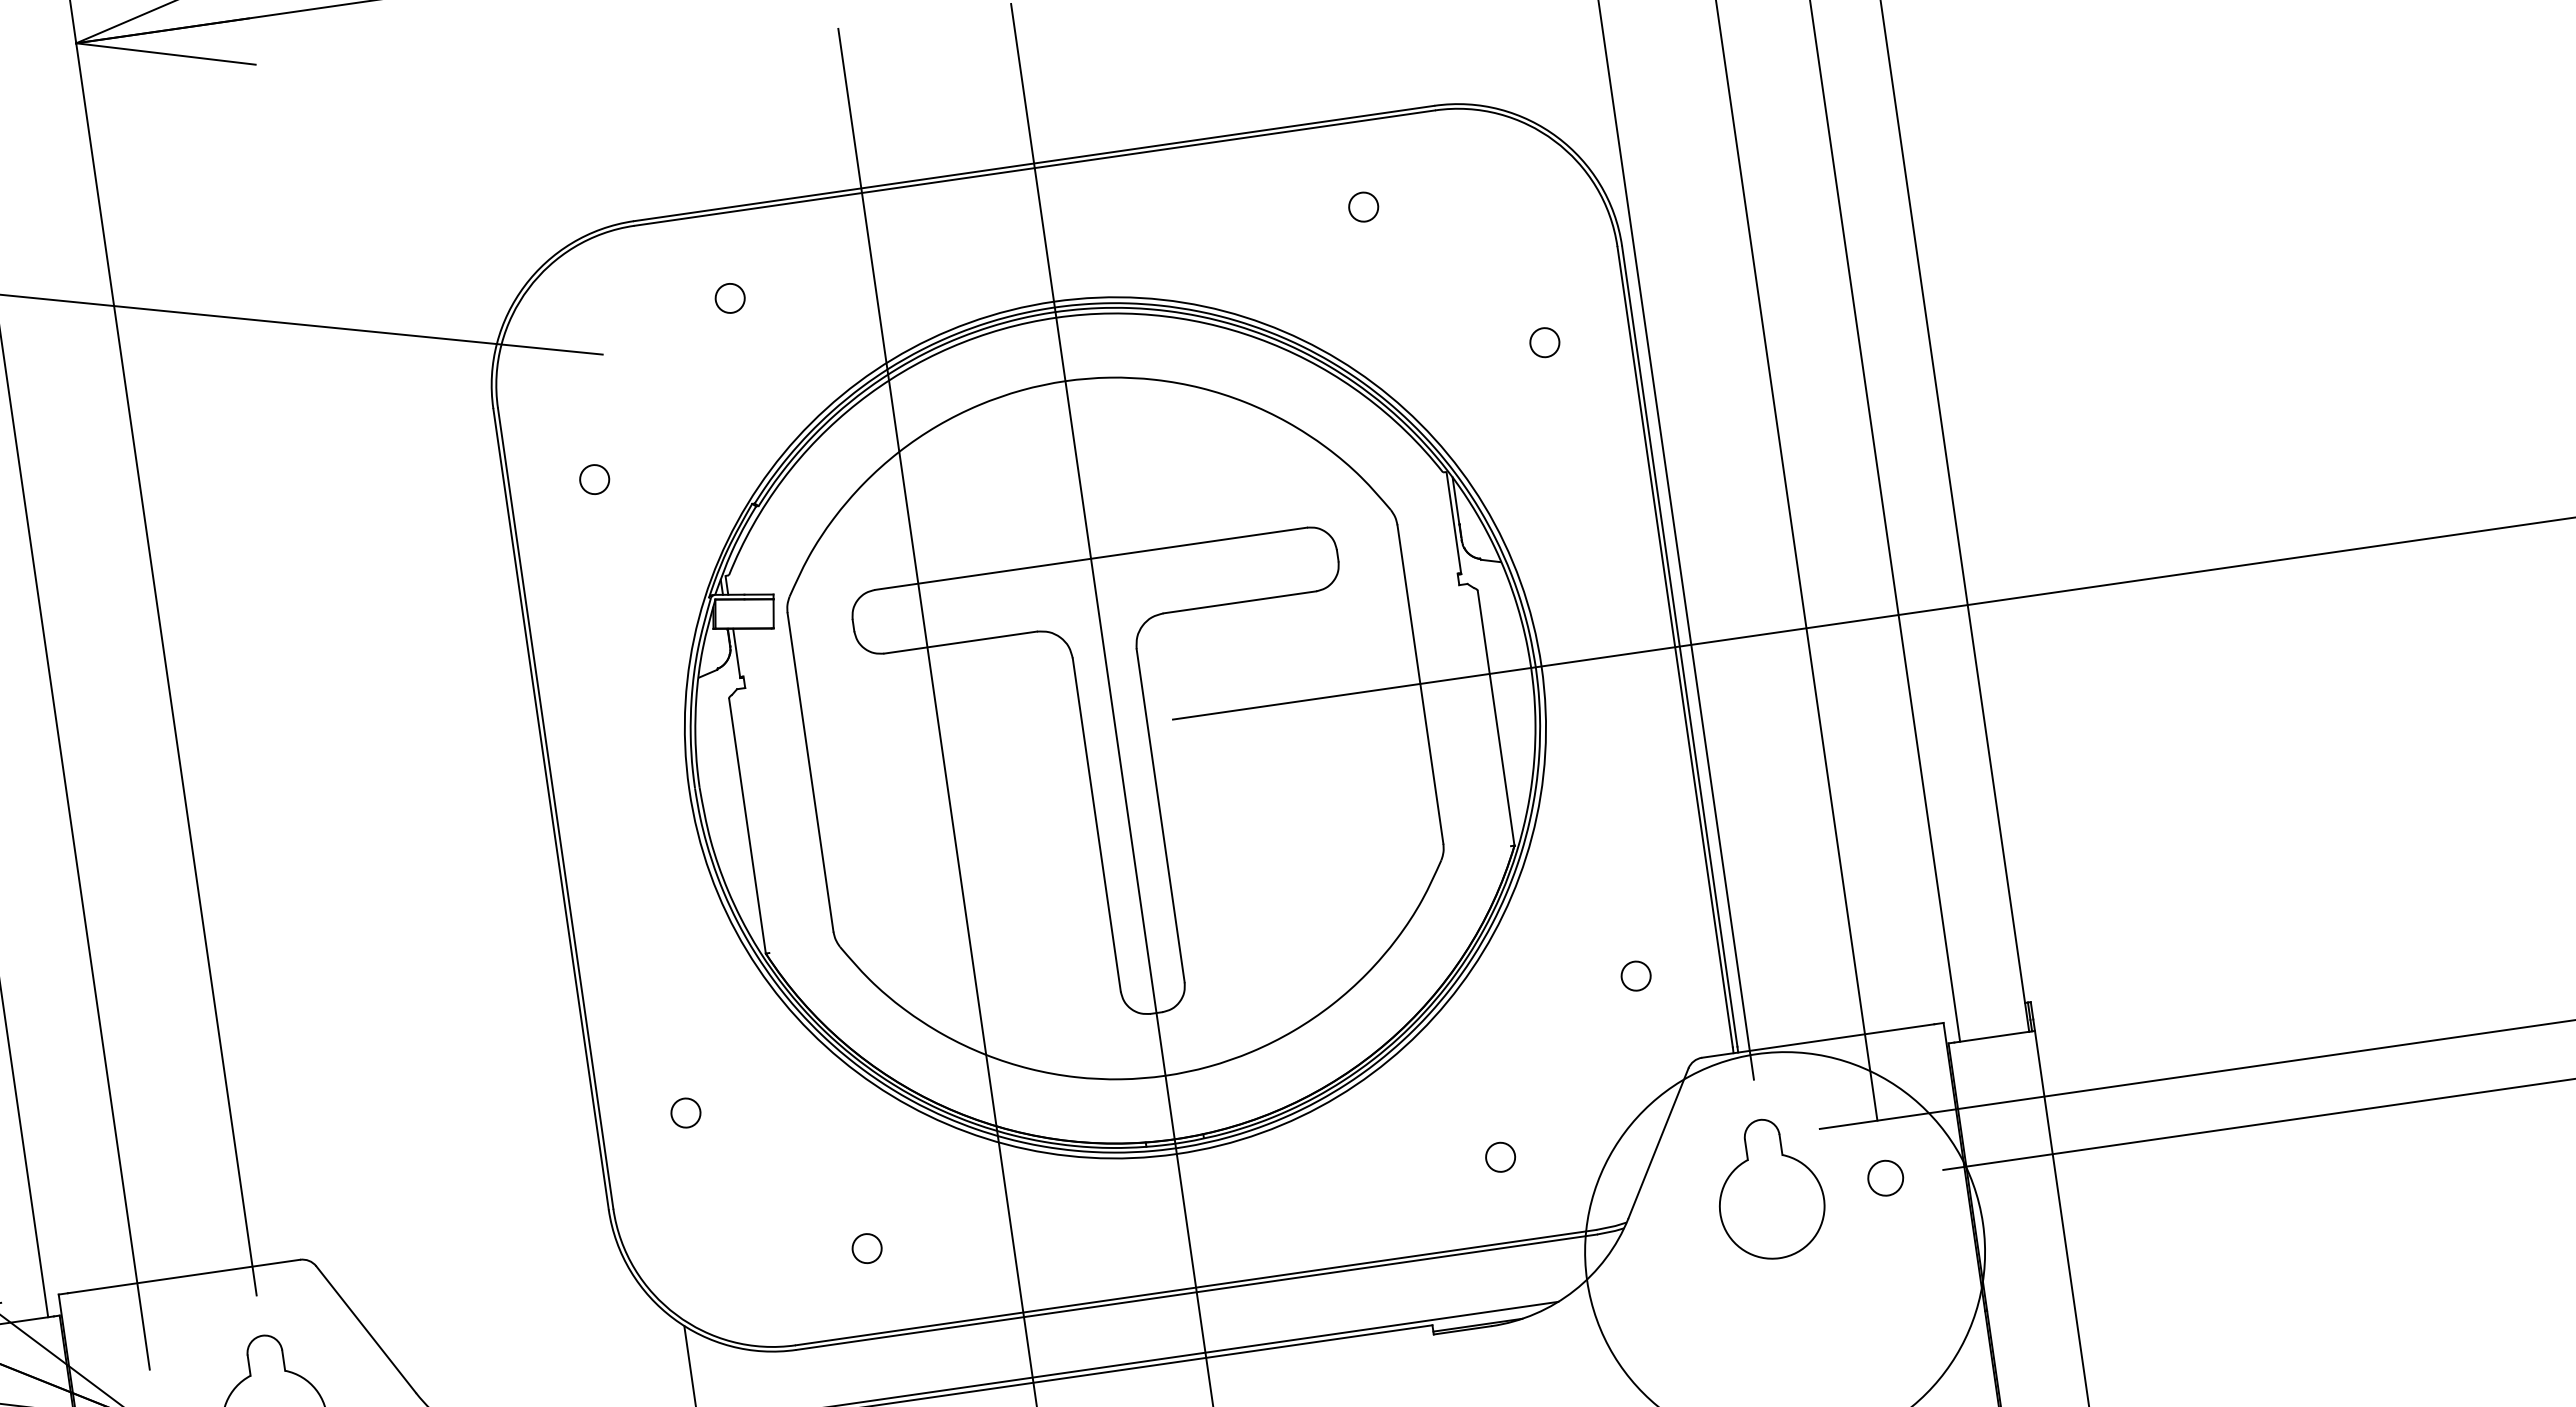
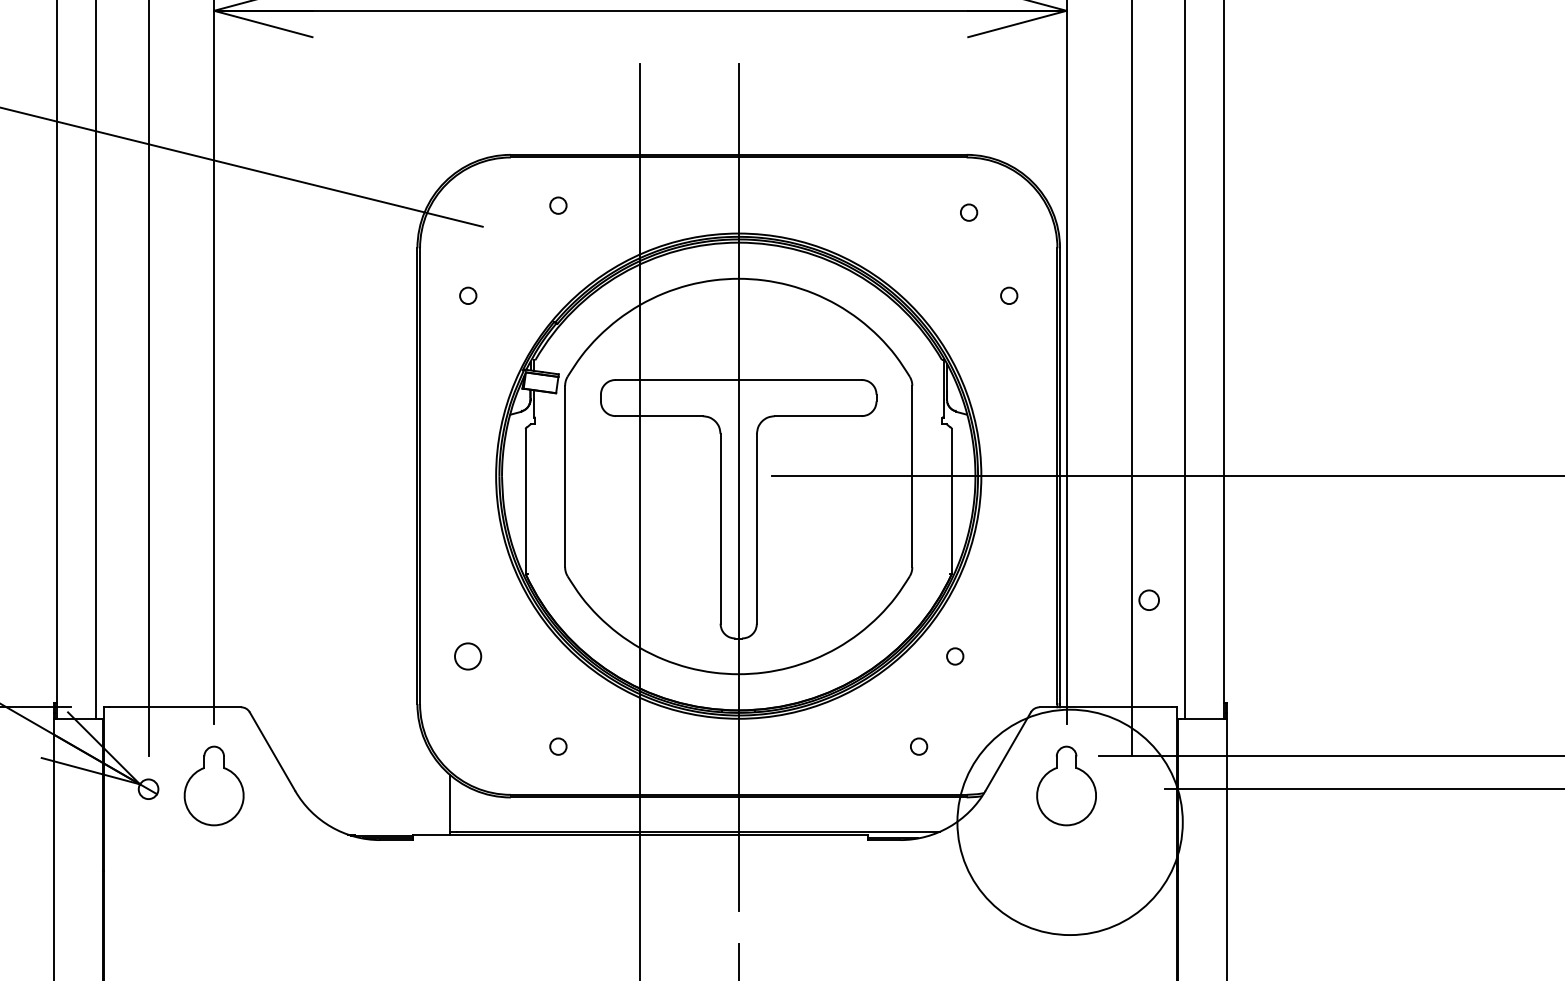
circle: (1364, 206) -> (969, 212), moved
circle: (1636, 976) -> (955, 656), moved
circle: (686, 1113) -> (468, 656), size x1.6
circle: (1884, 1177) -> (1148, 599), moved

